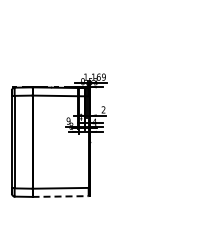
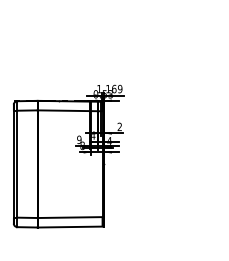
line: (61, 196) -> (71, 227), dashed -> solid

